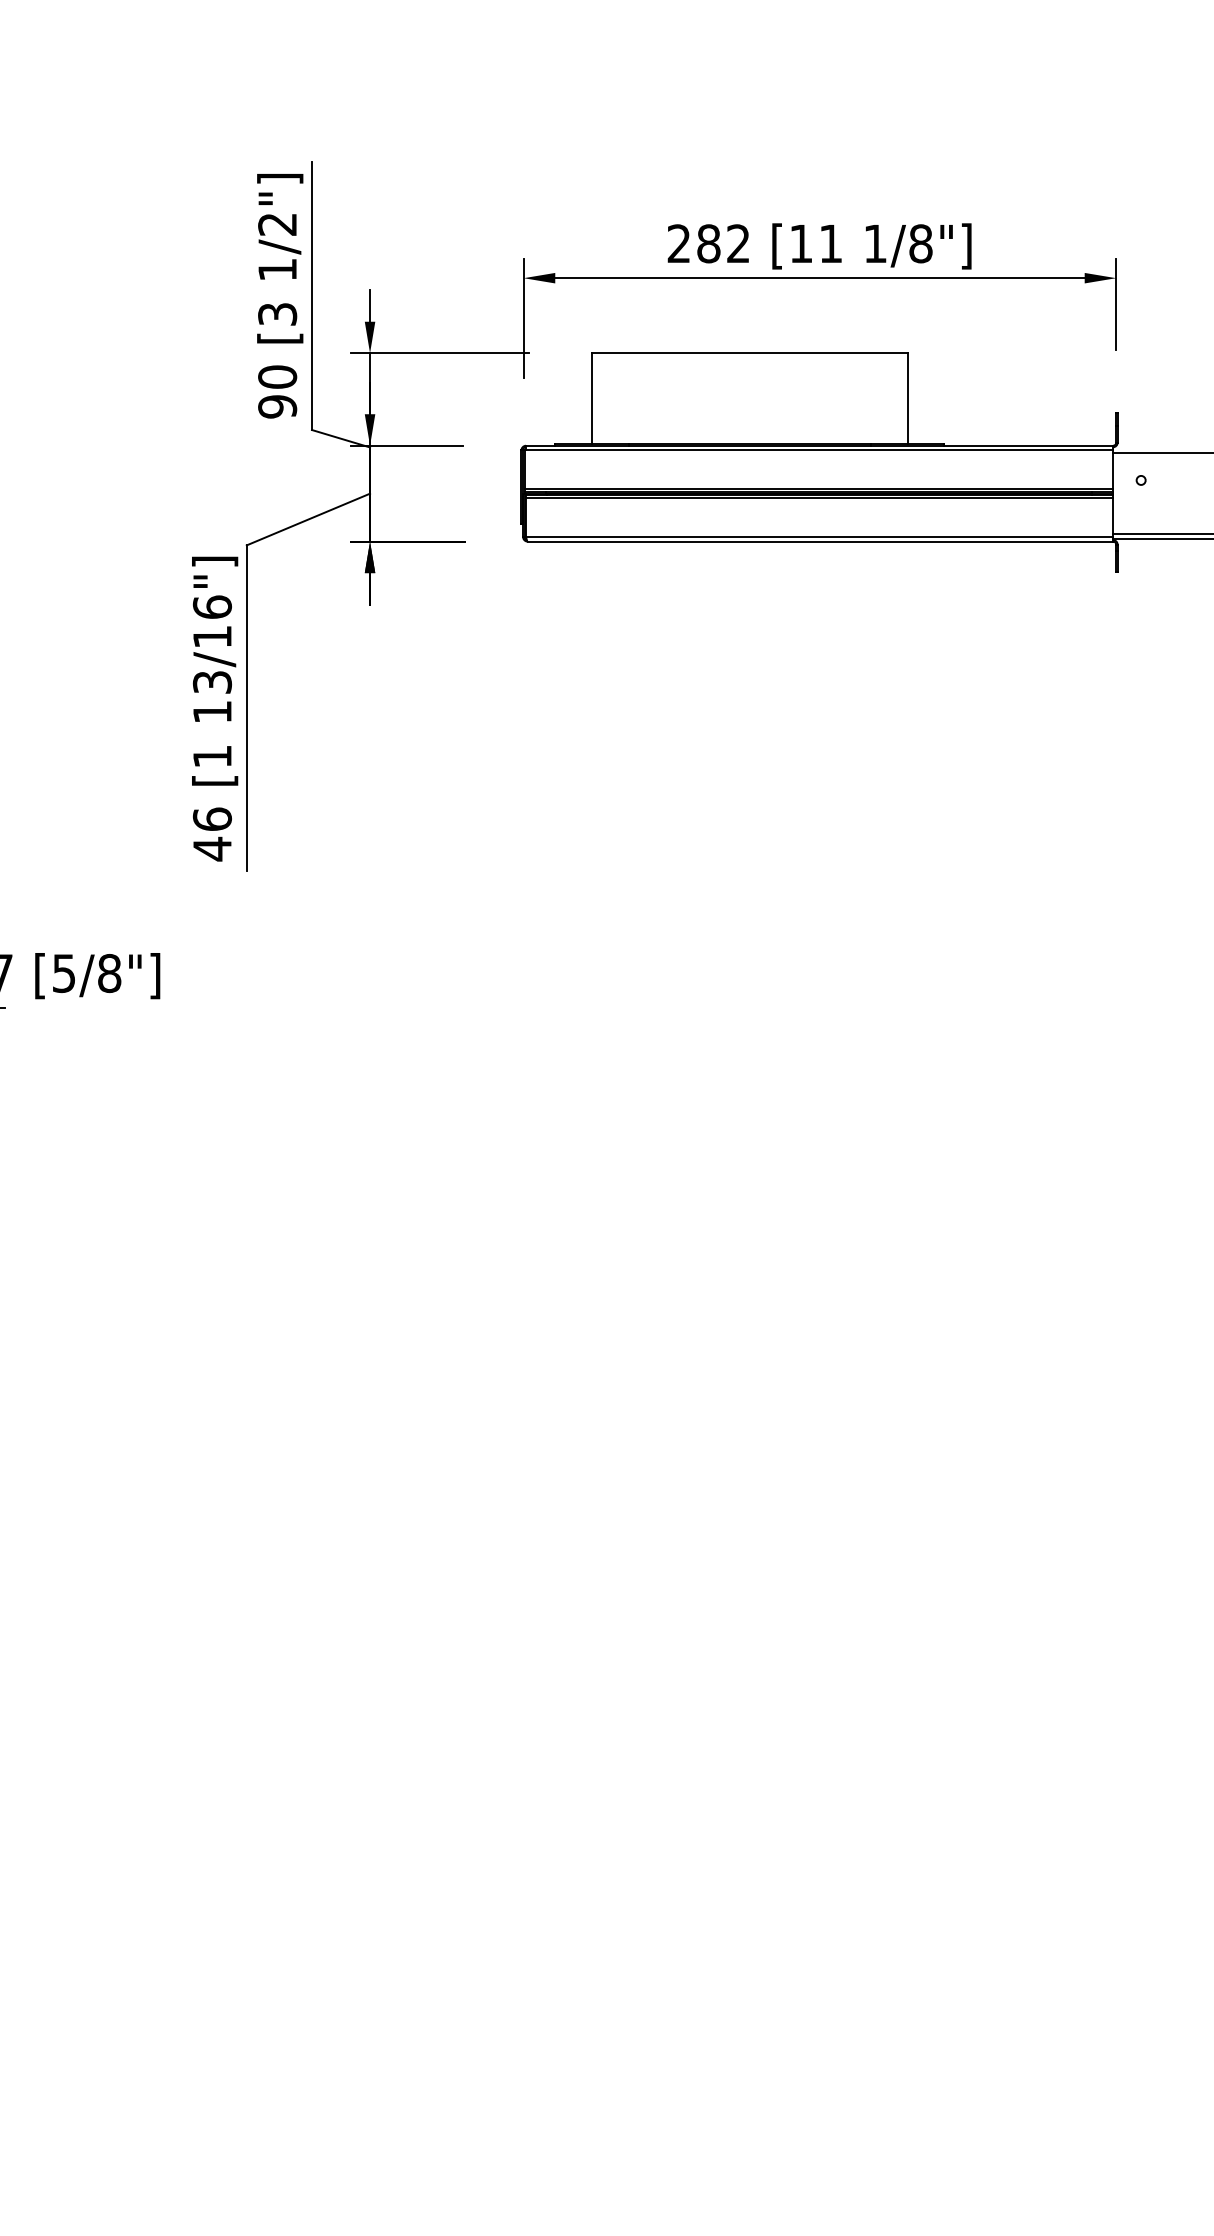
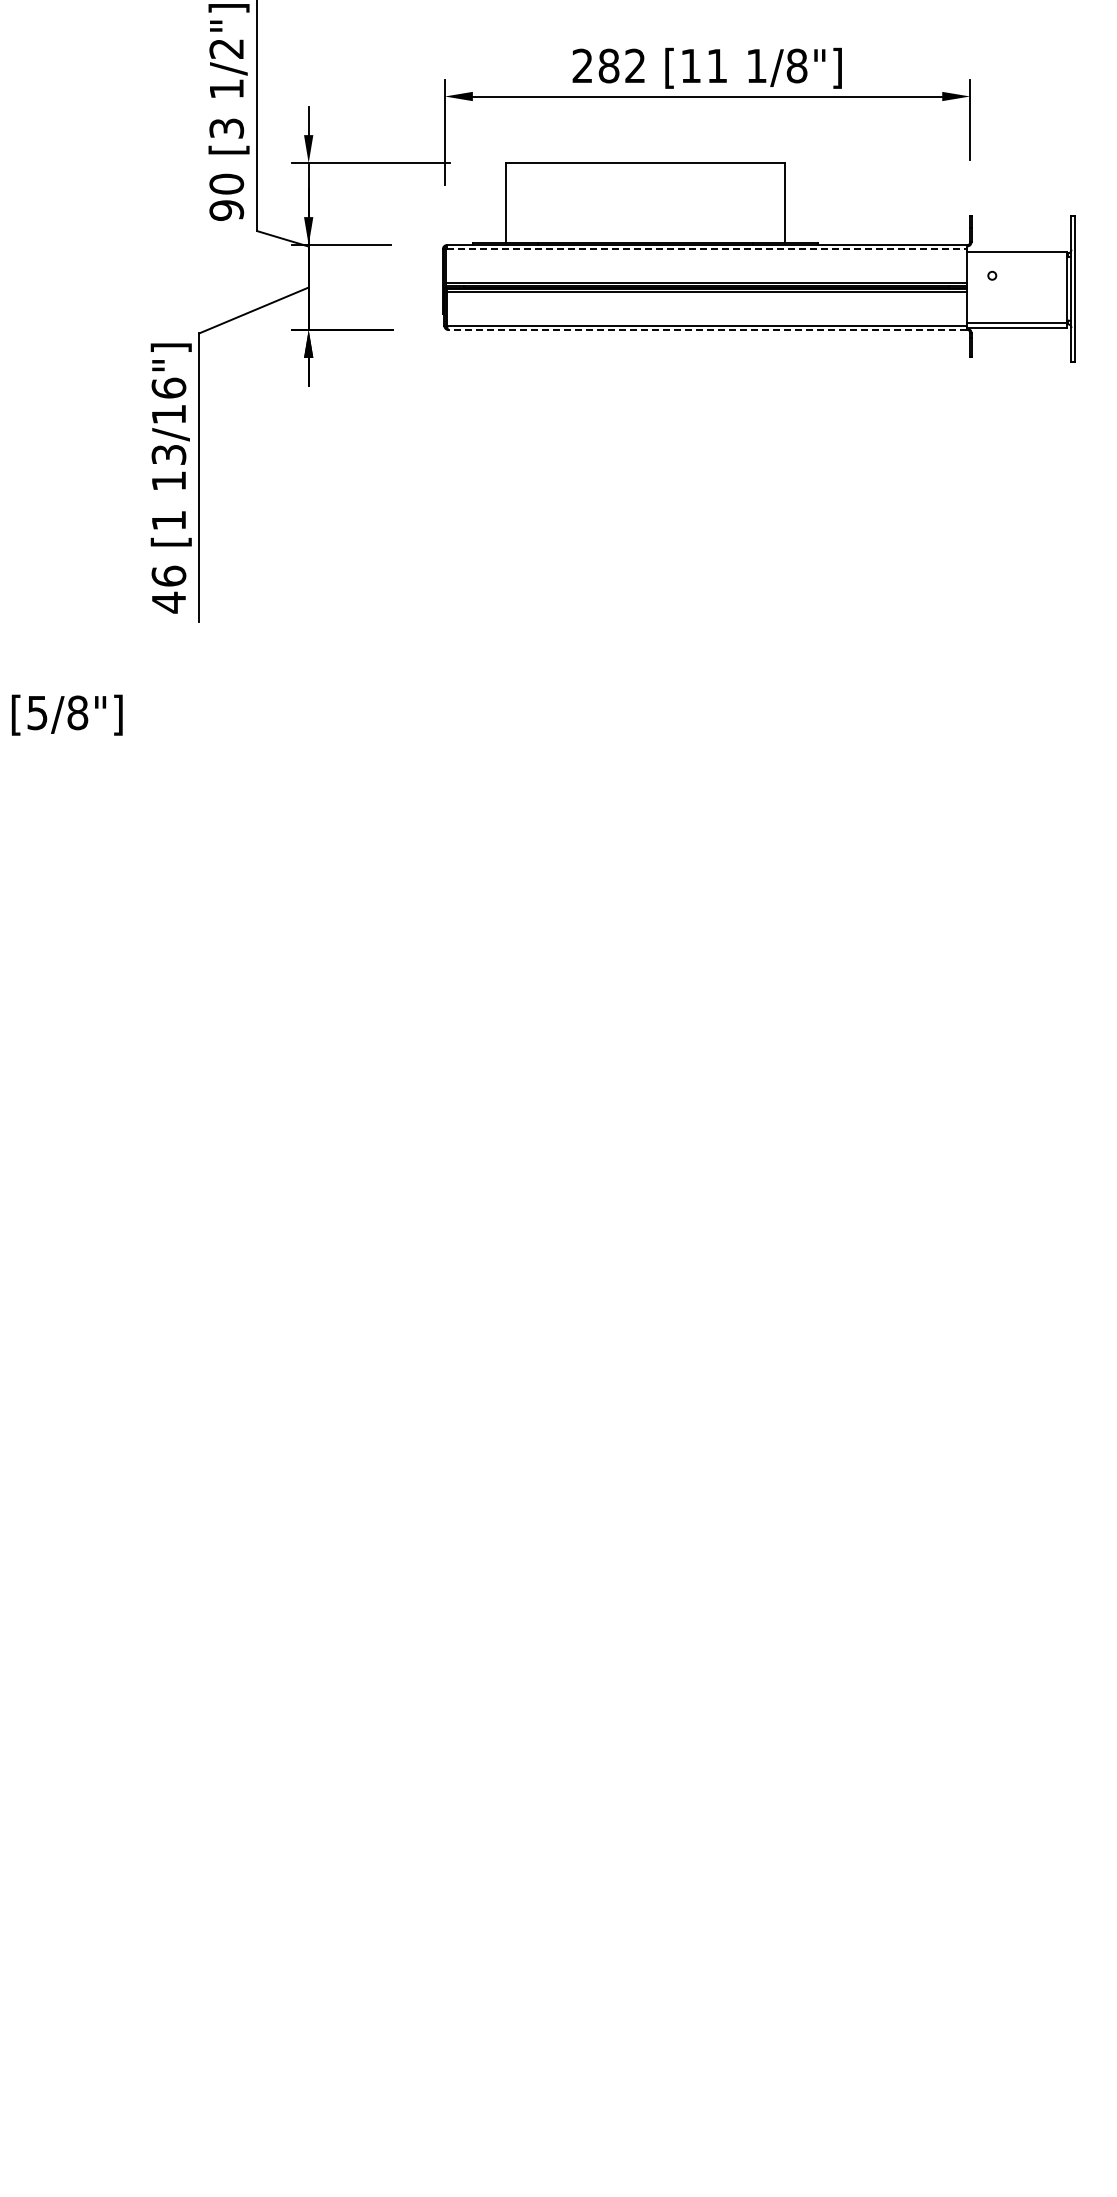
line: (819, 450) -> (707, 249), solid -> dashed
line: (819, 542) -> (707, 330), solid -> dashed

